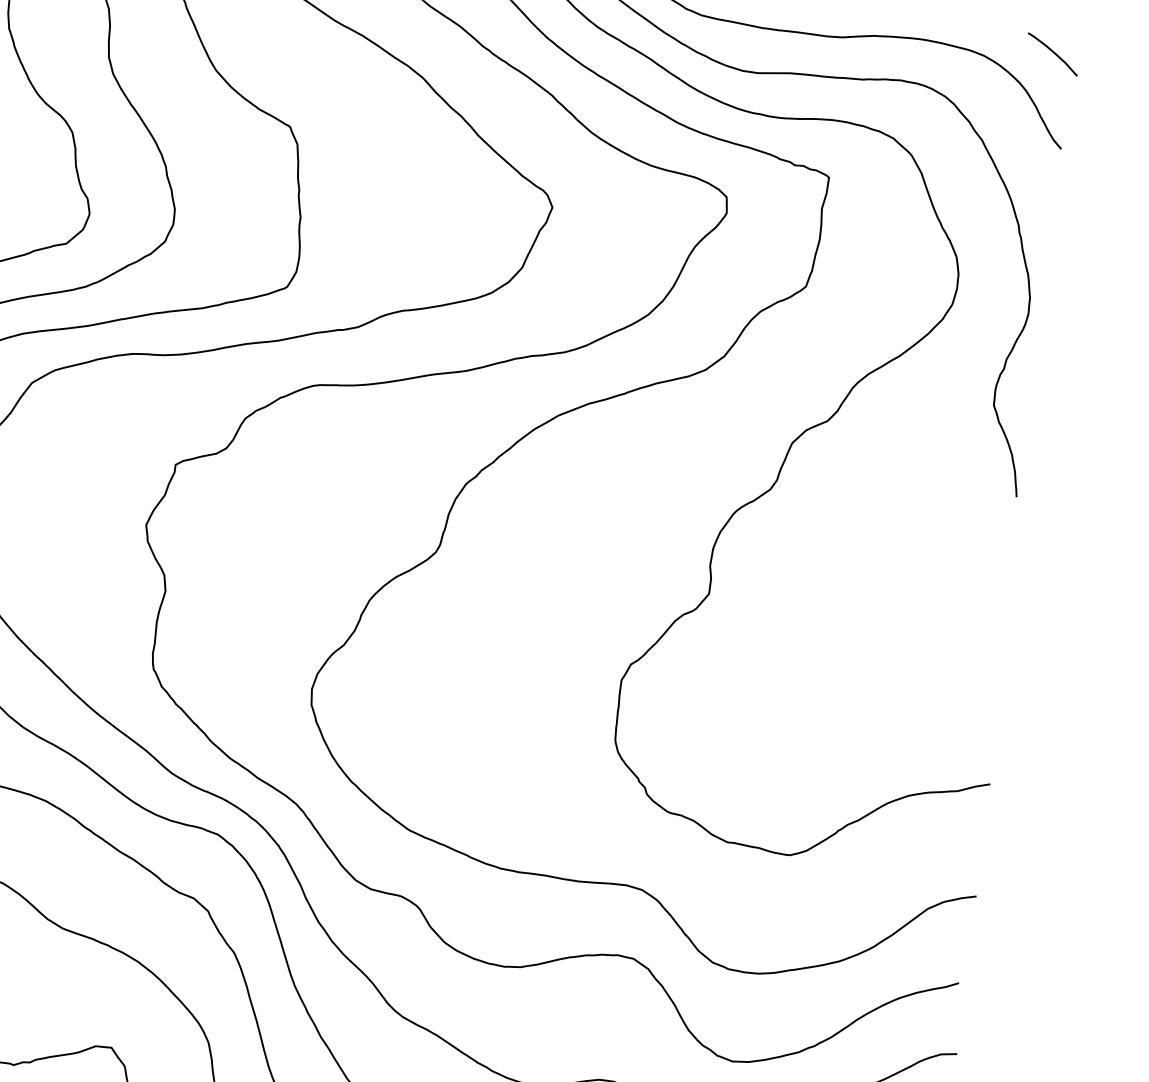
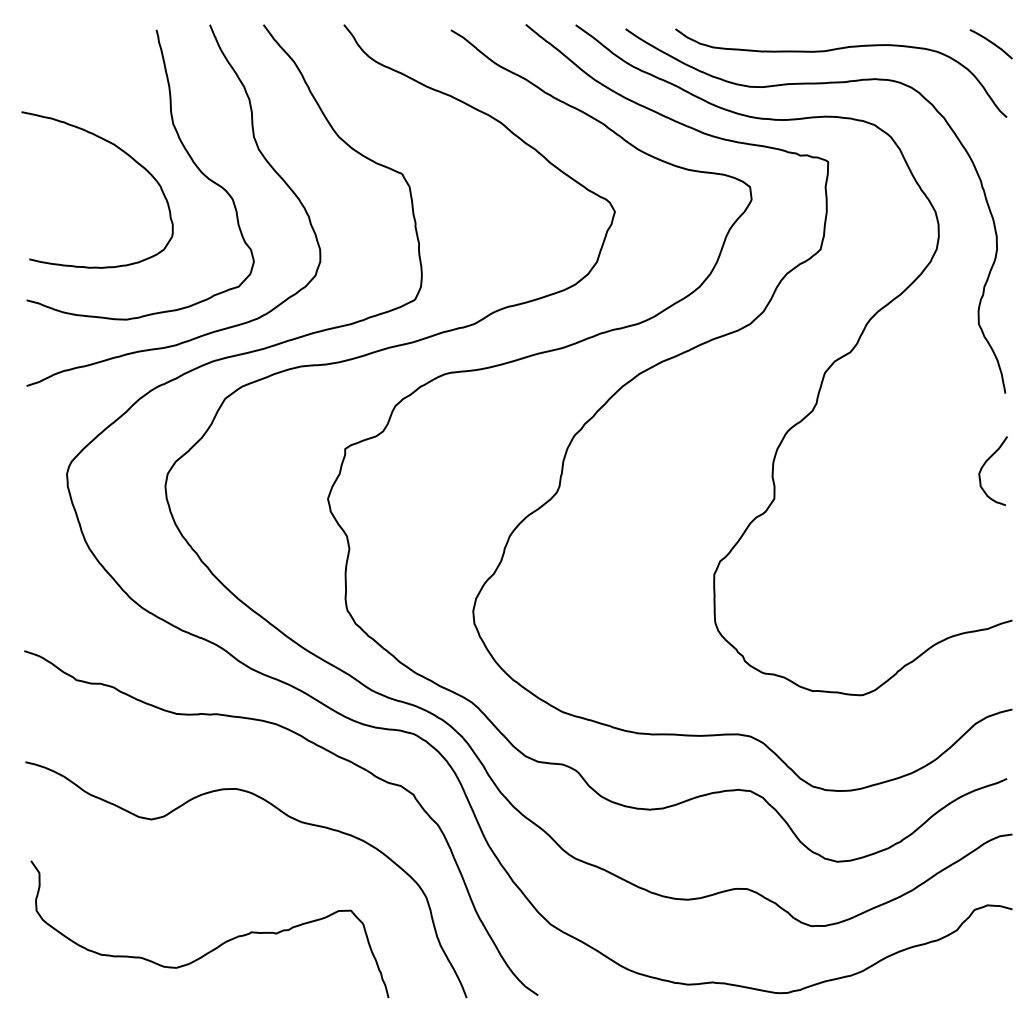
curve: (977, 586) -> (983, 467), added

